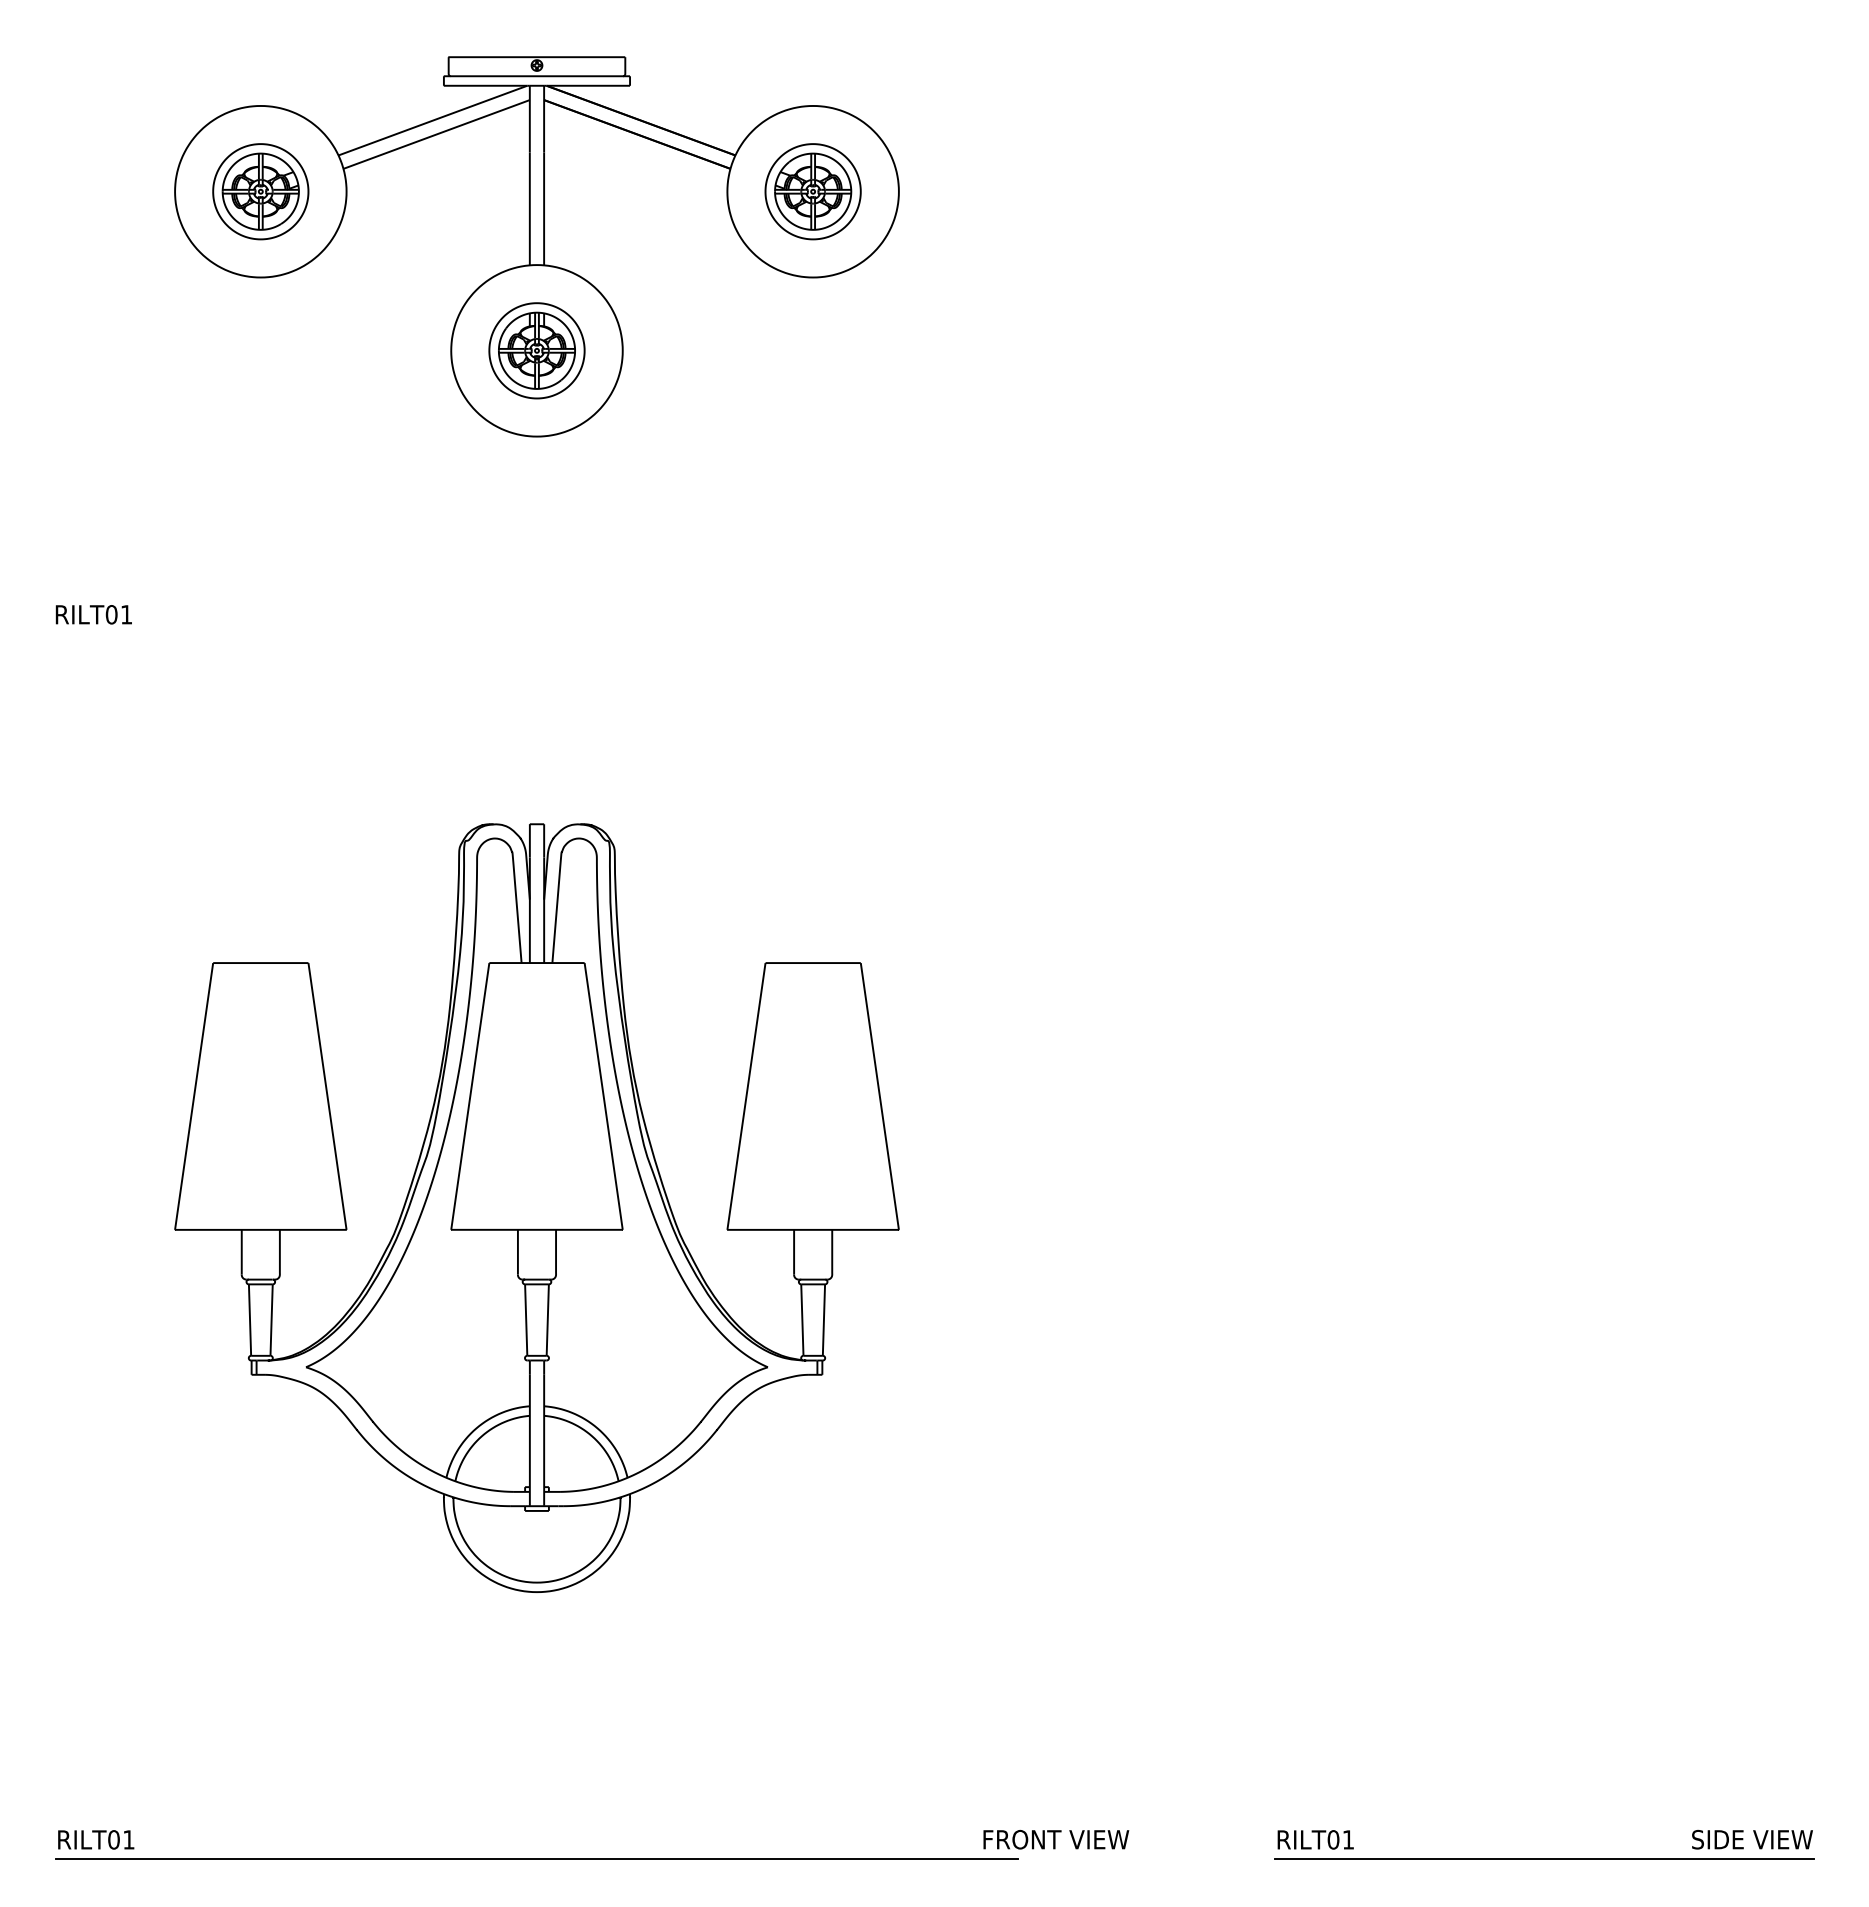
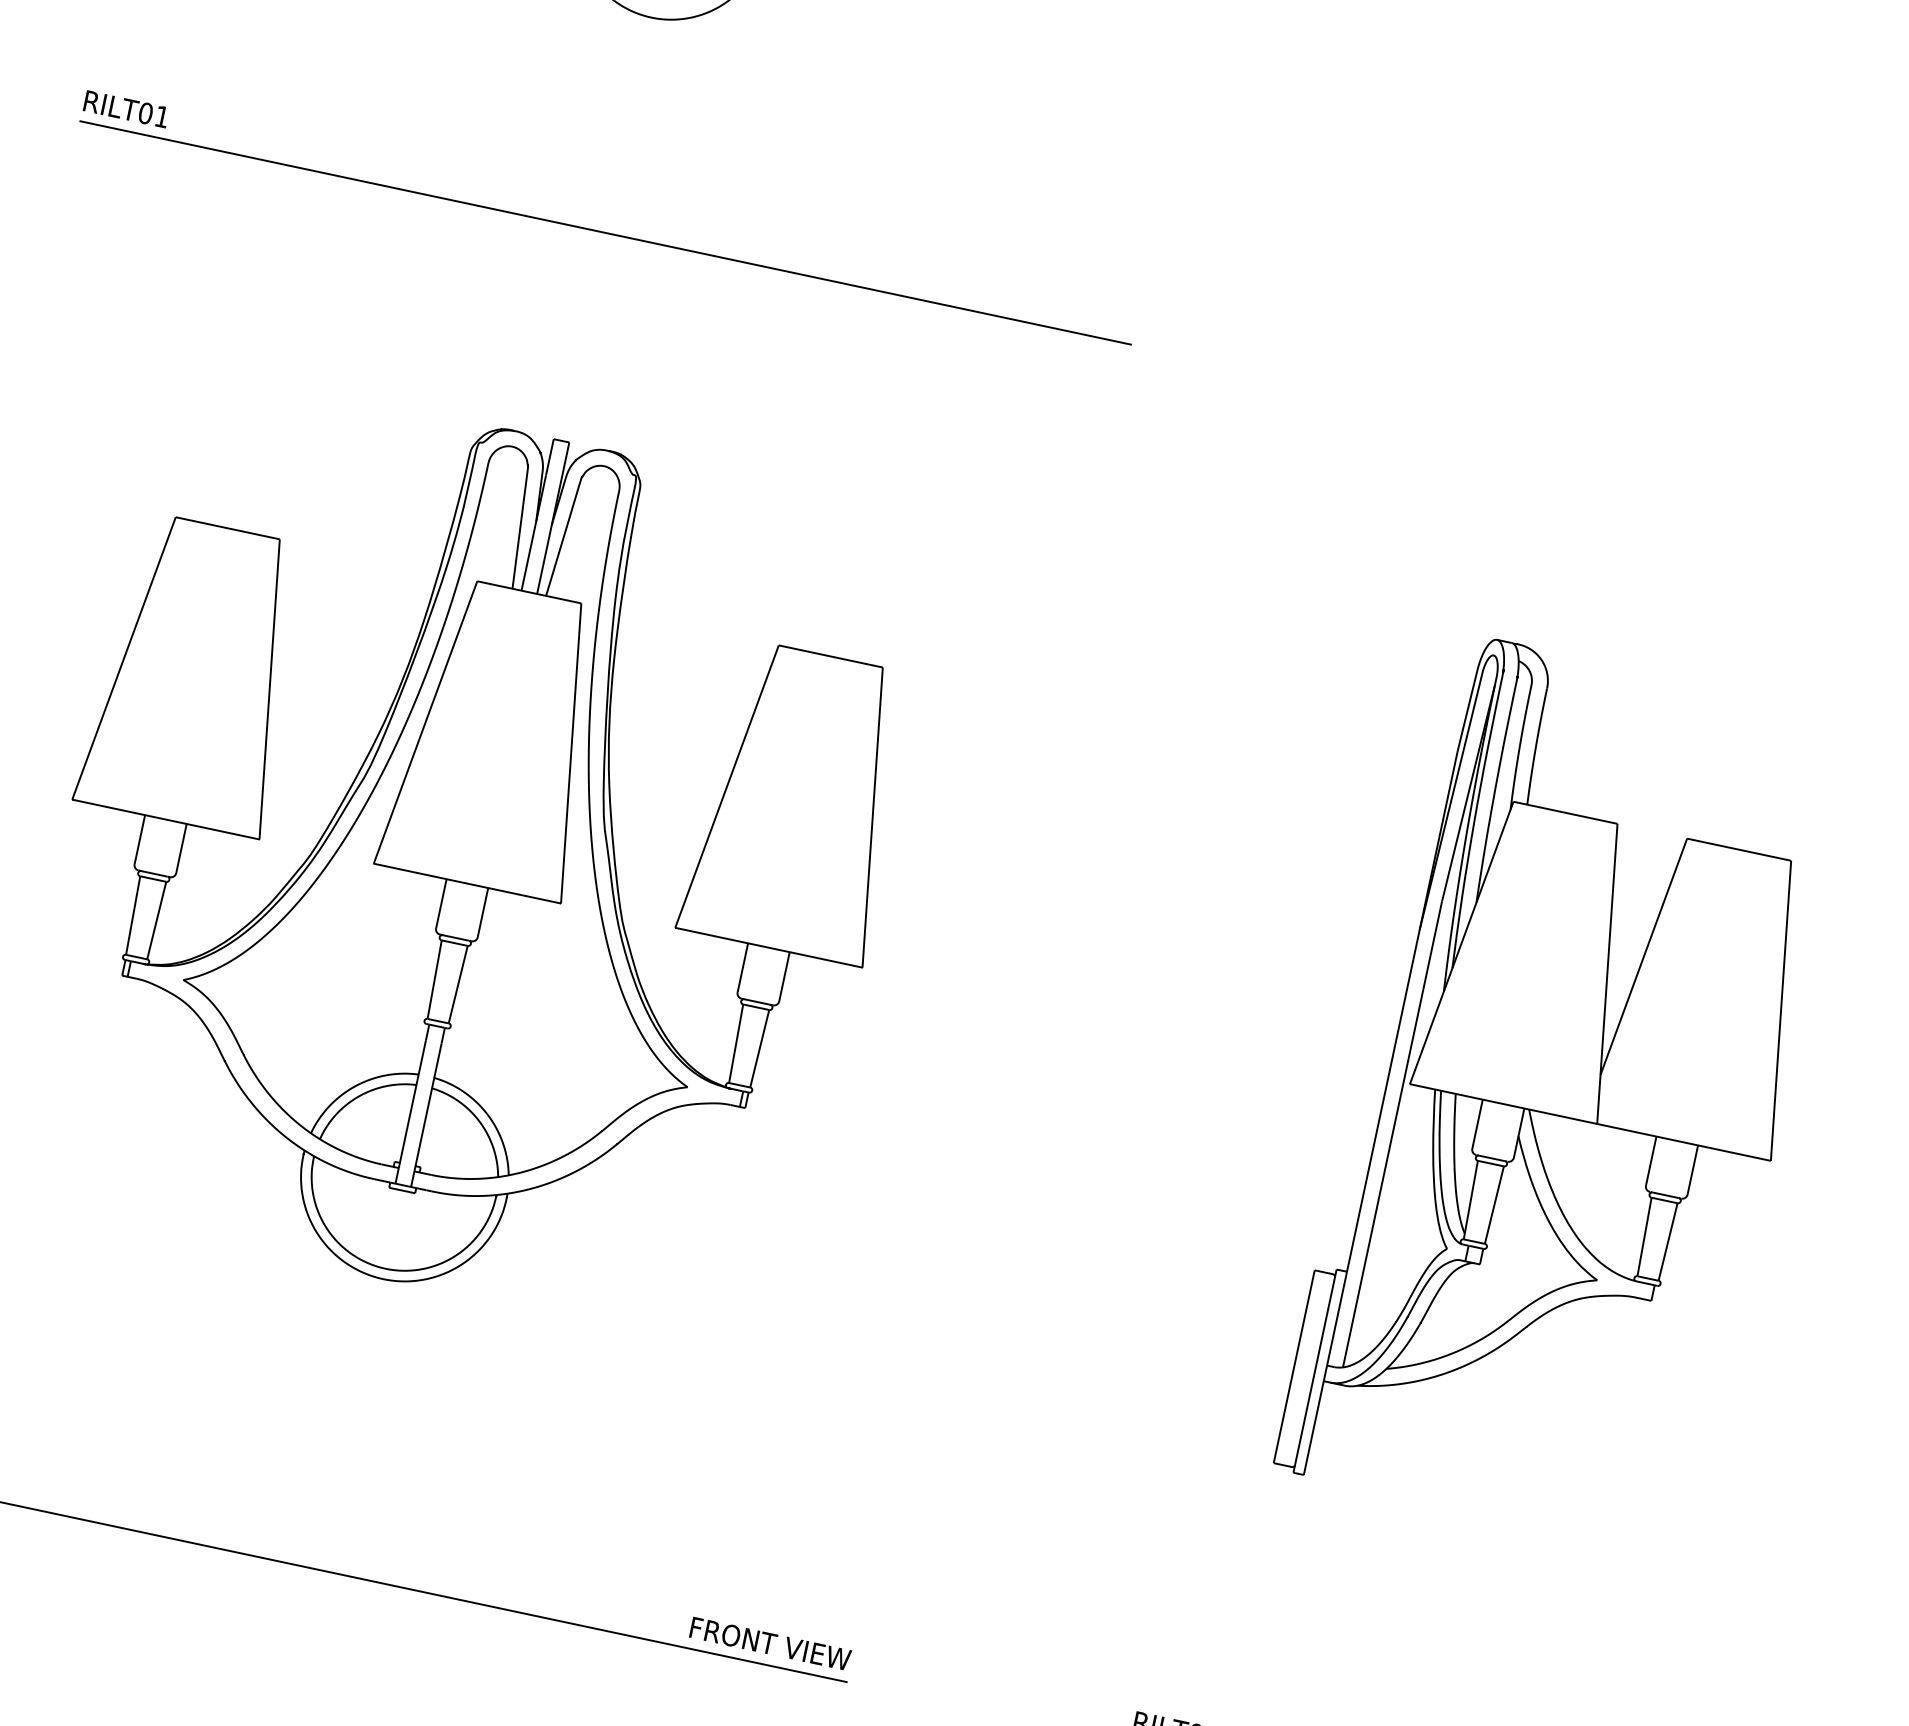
line: (536, 633) -> (605, 232), added
part: (1540, 1208) -> (1567, 1093), added
text: (1056, 1839) -> (770, 1643), moved

